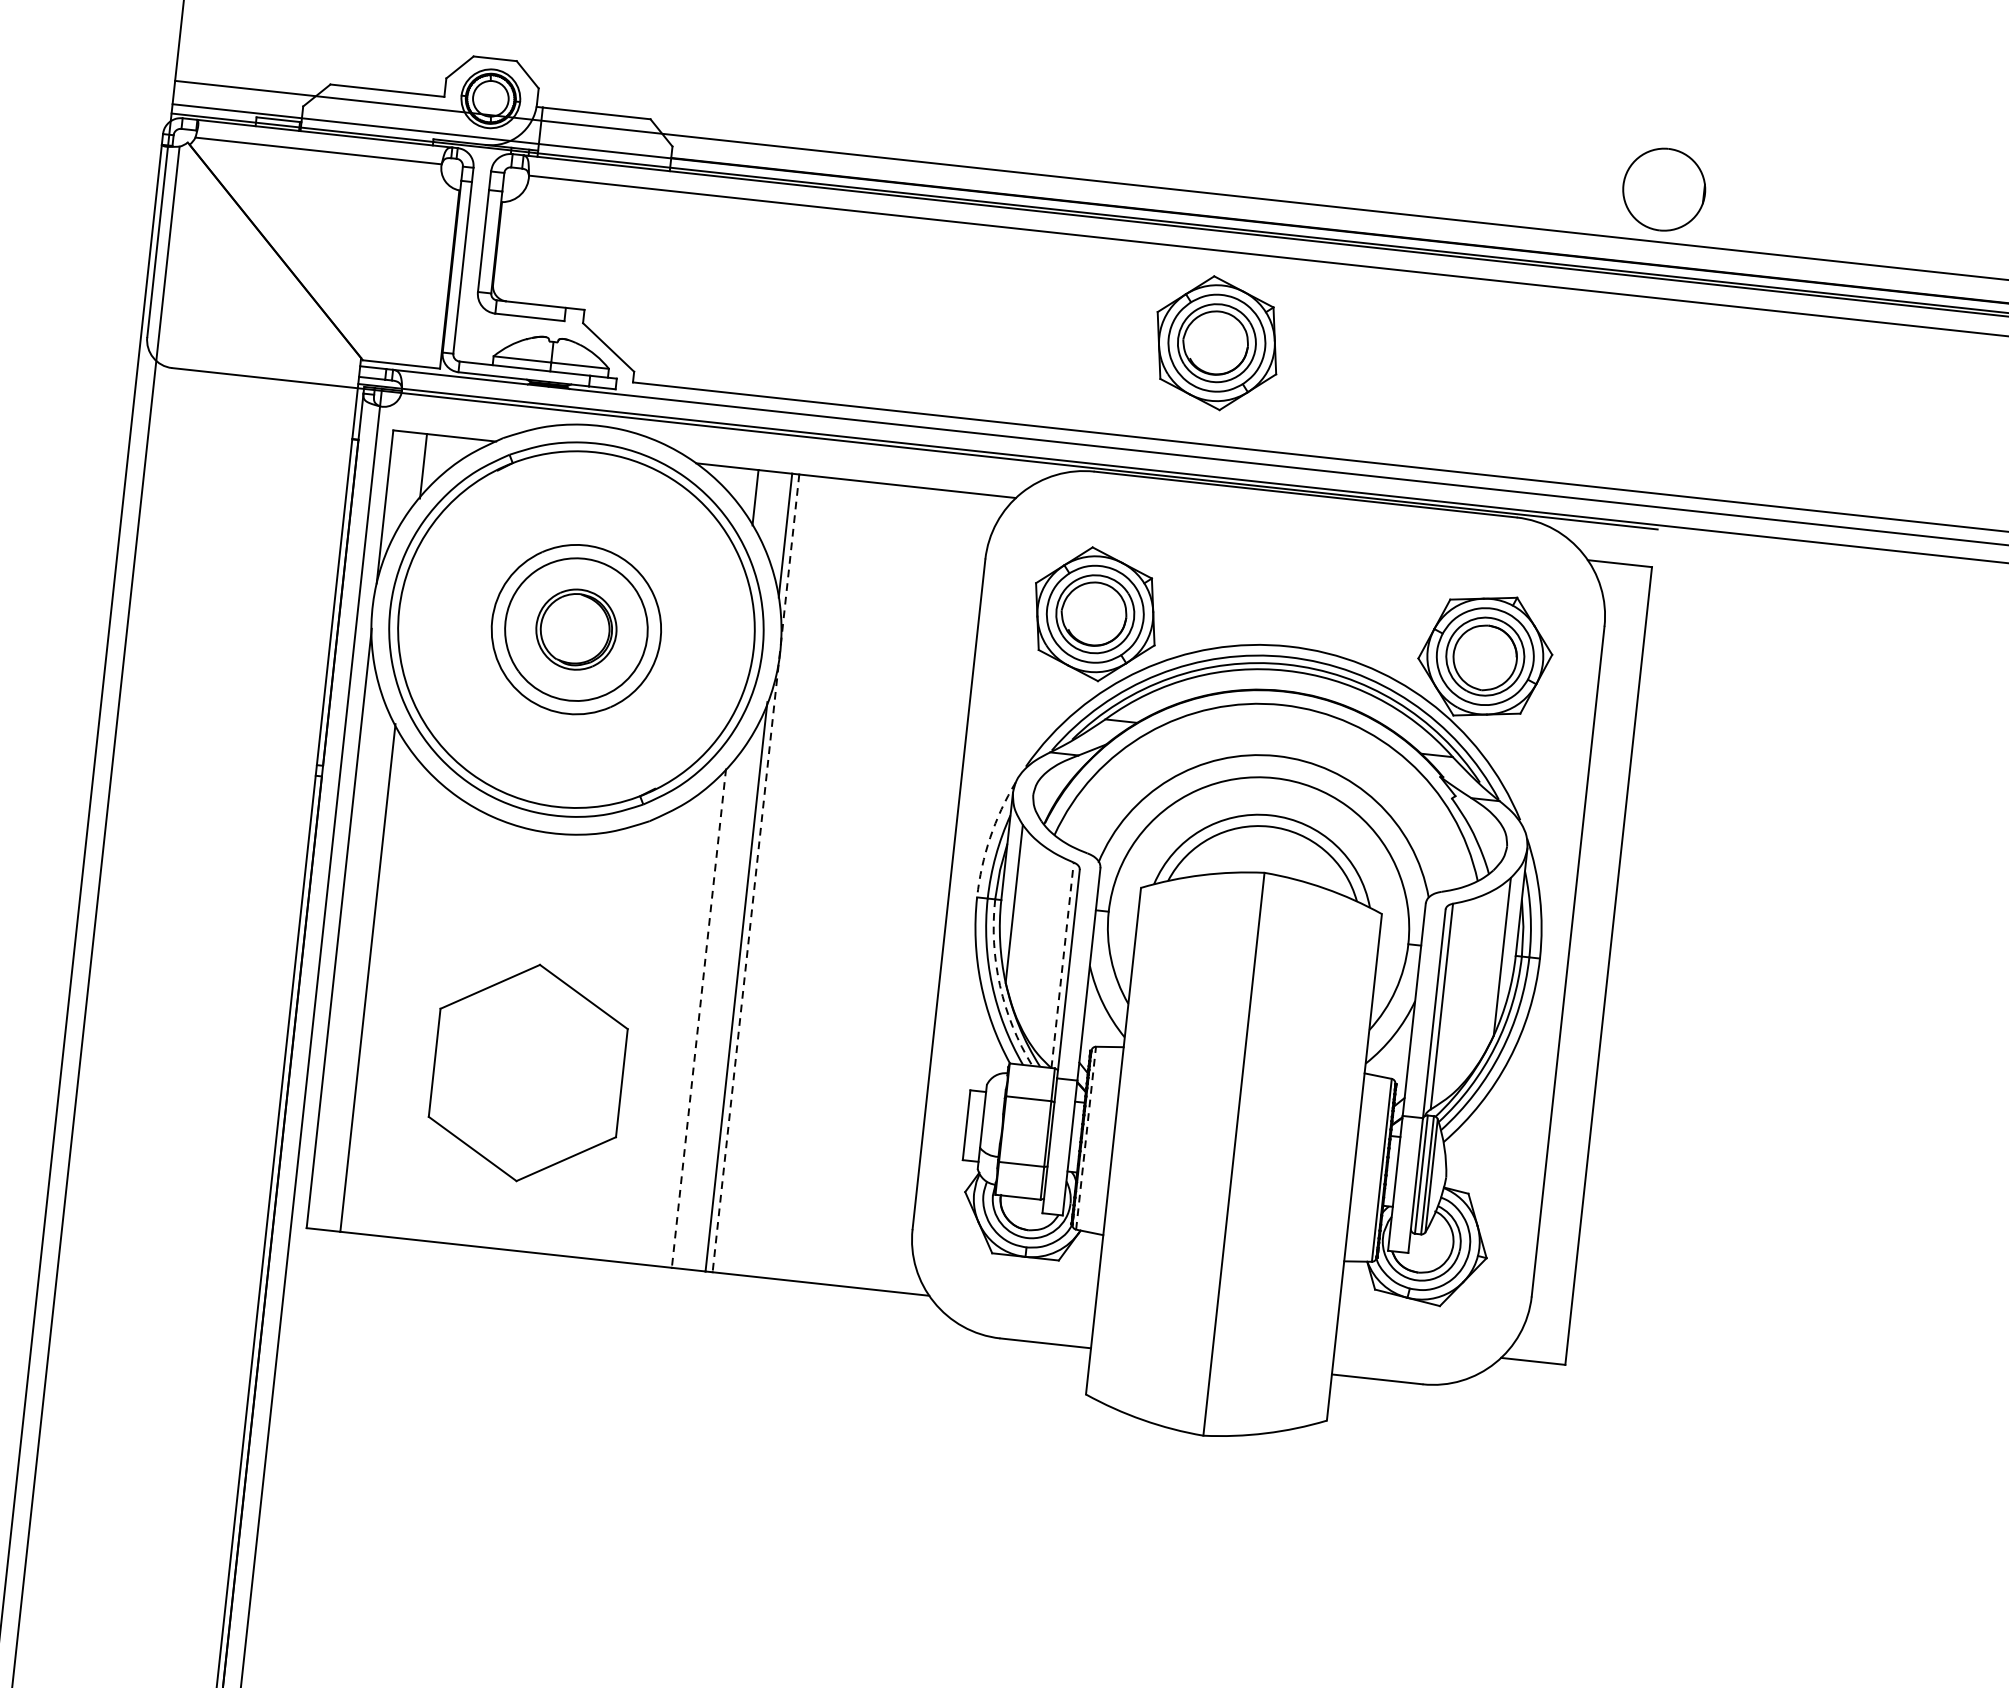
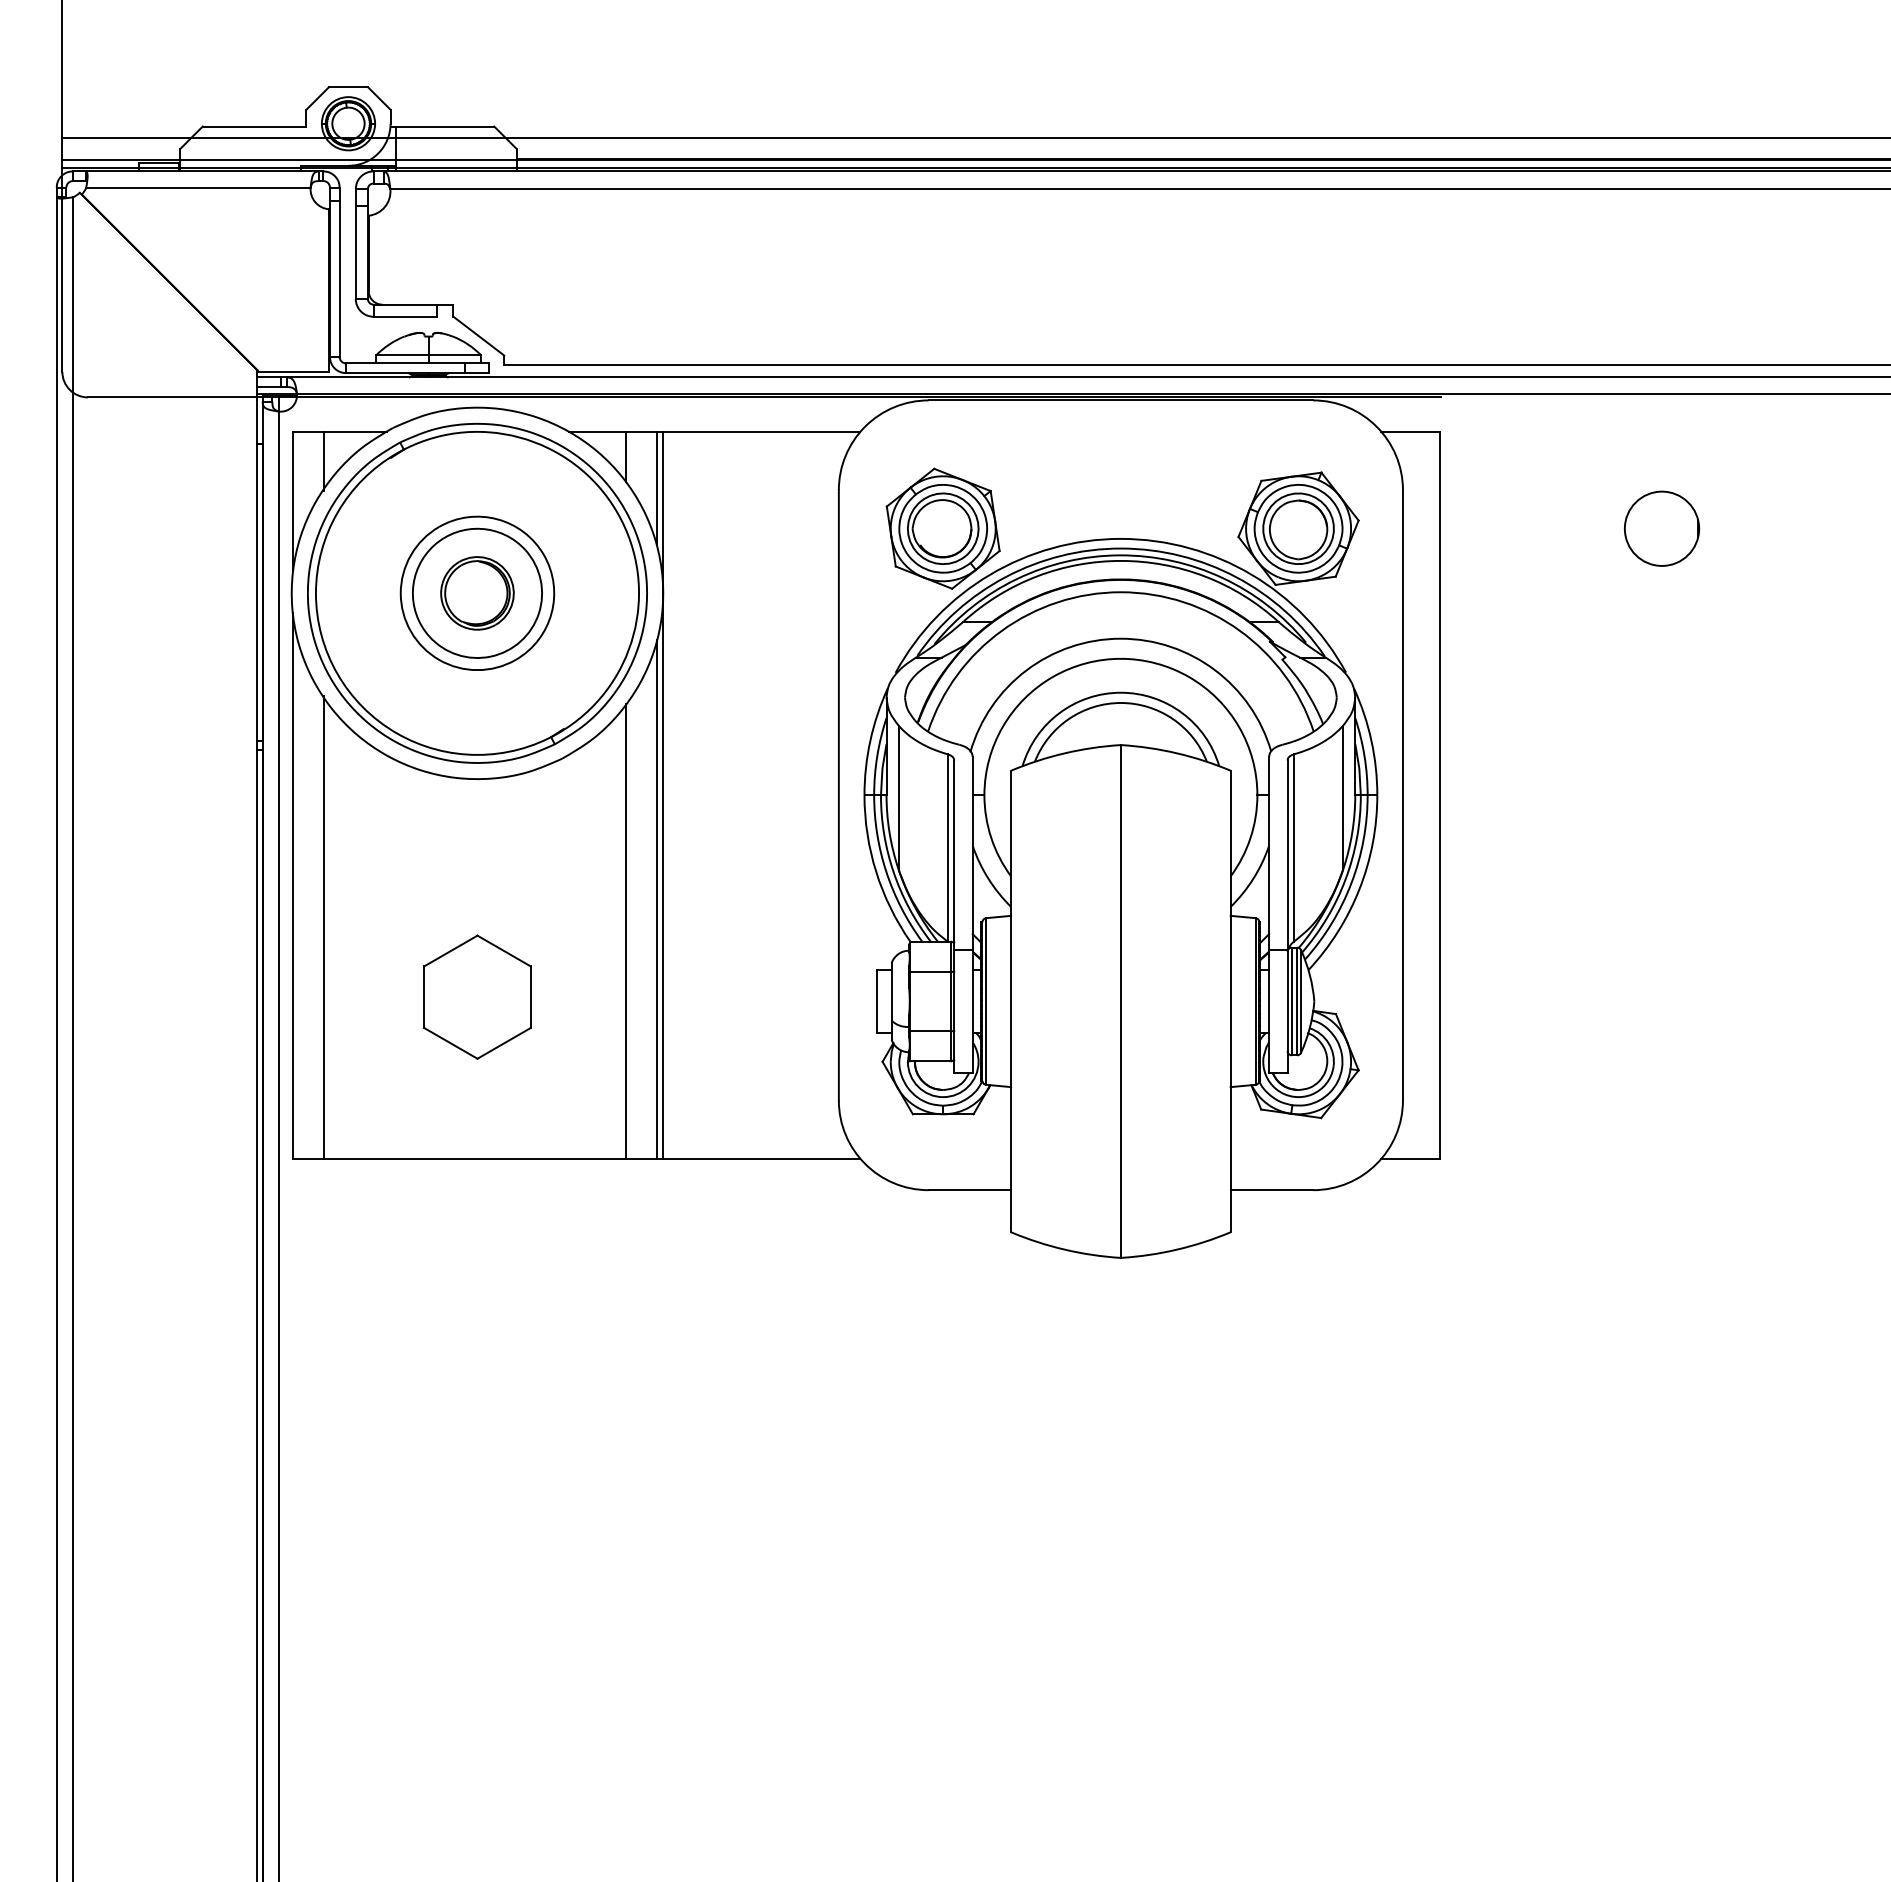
part: (1664, 189) -> (1662, 528), moved
part: (1216, 342) -> (1025, 272), removed
arc: (990, 837) -> (870, 740), dashed -> solid
line: (755, 873) -> (662, 795), dashed -> solid
line: (1062, 965) -> (948, 848), dashed -> solid
arc: (999, 985) -> (893, 872), dashed -> solid
line: (698, 1018) -> (625, 931), dashed -> solid
part: (528, 1072) -> (477, 996), size x0.62
line: (1086, 1138) -> (986, 1001), dashed -> solid

